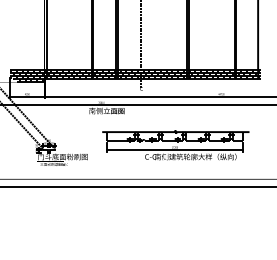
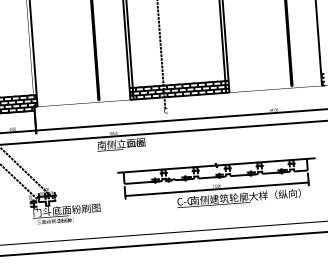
hatch: (80, 74) -> (82, 97), removed
hatch: (223, 74) -> (274, 83), removed

